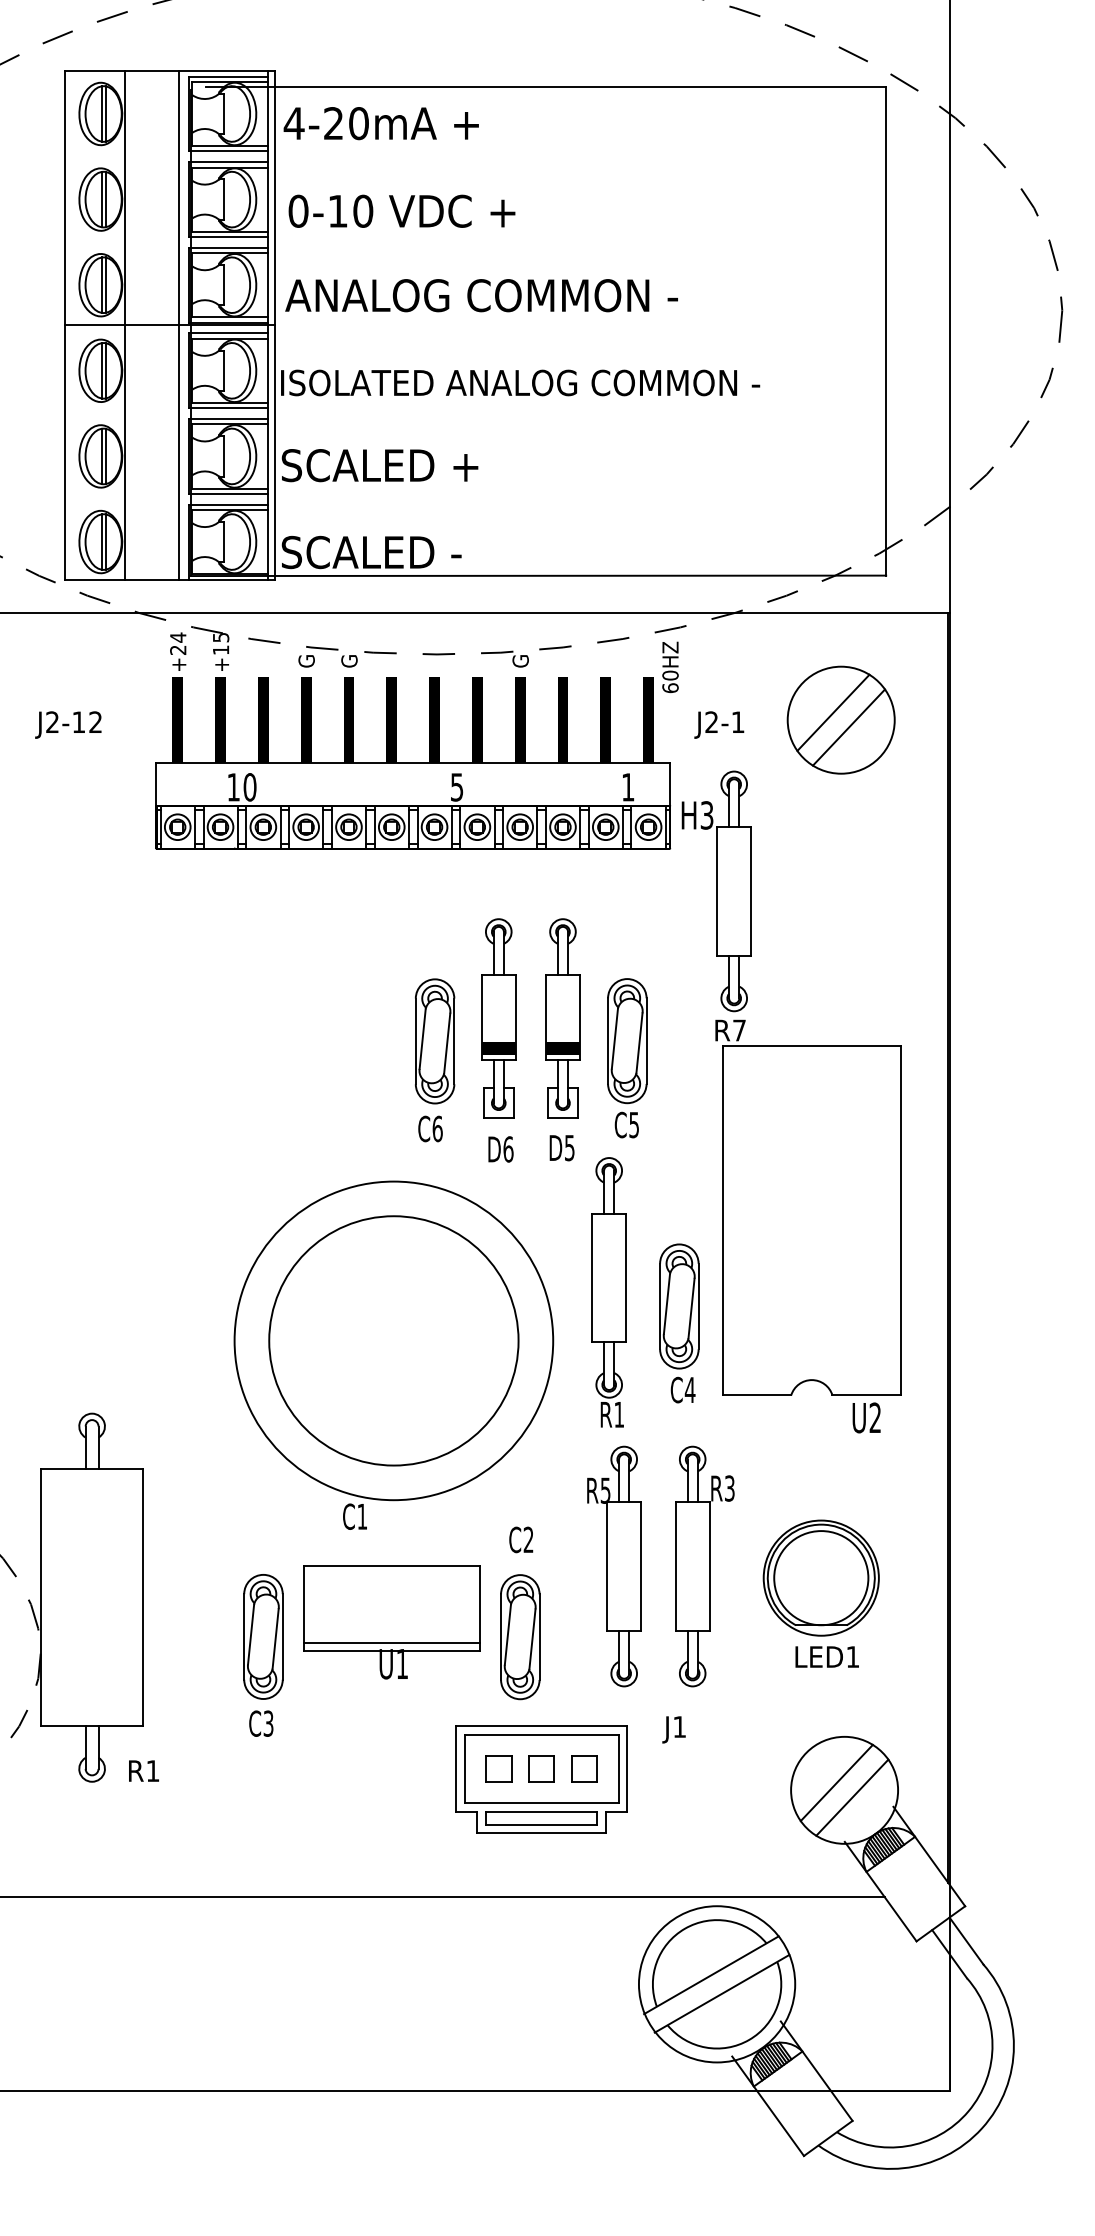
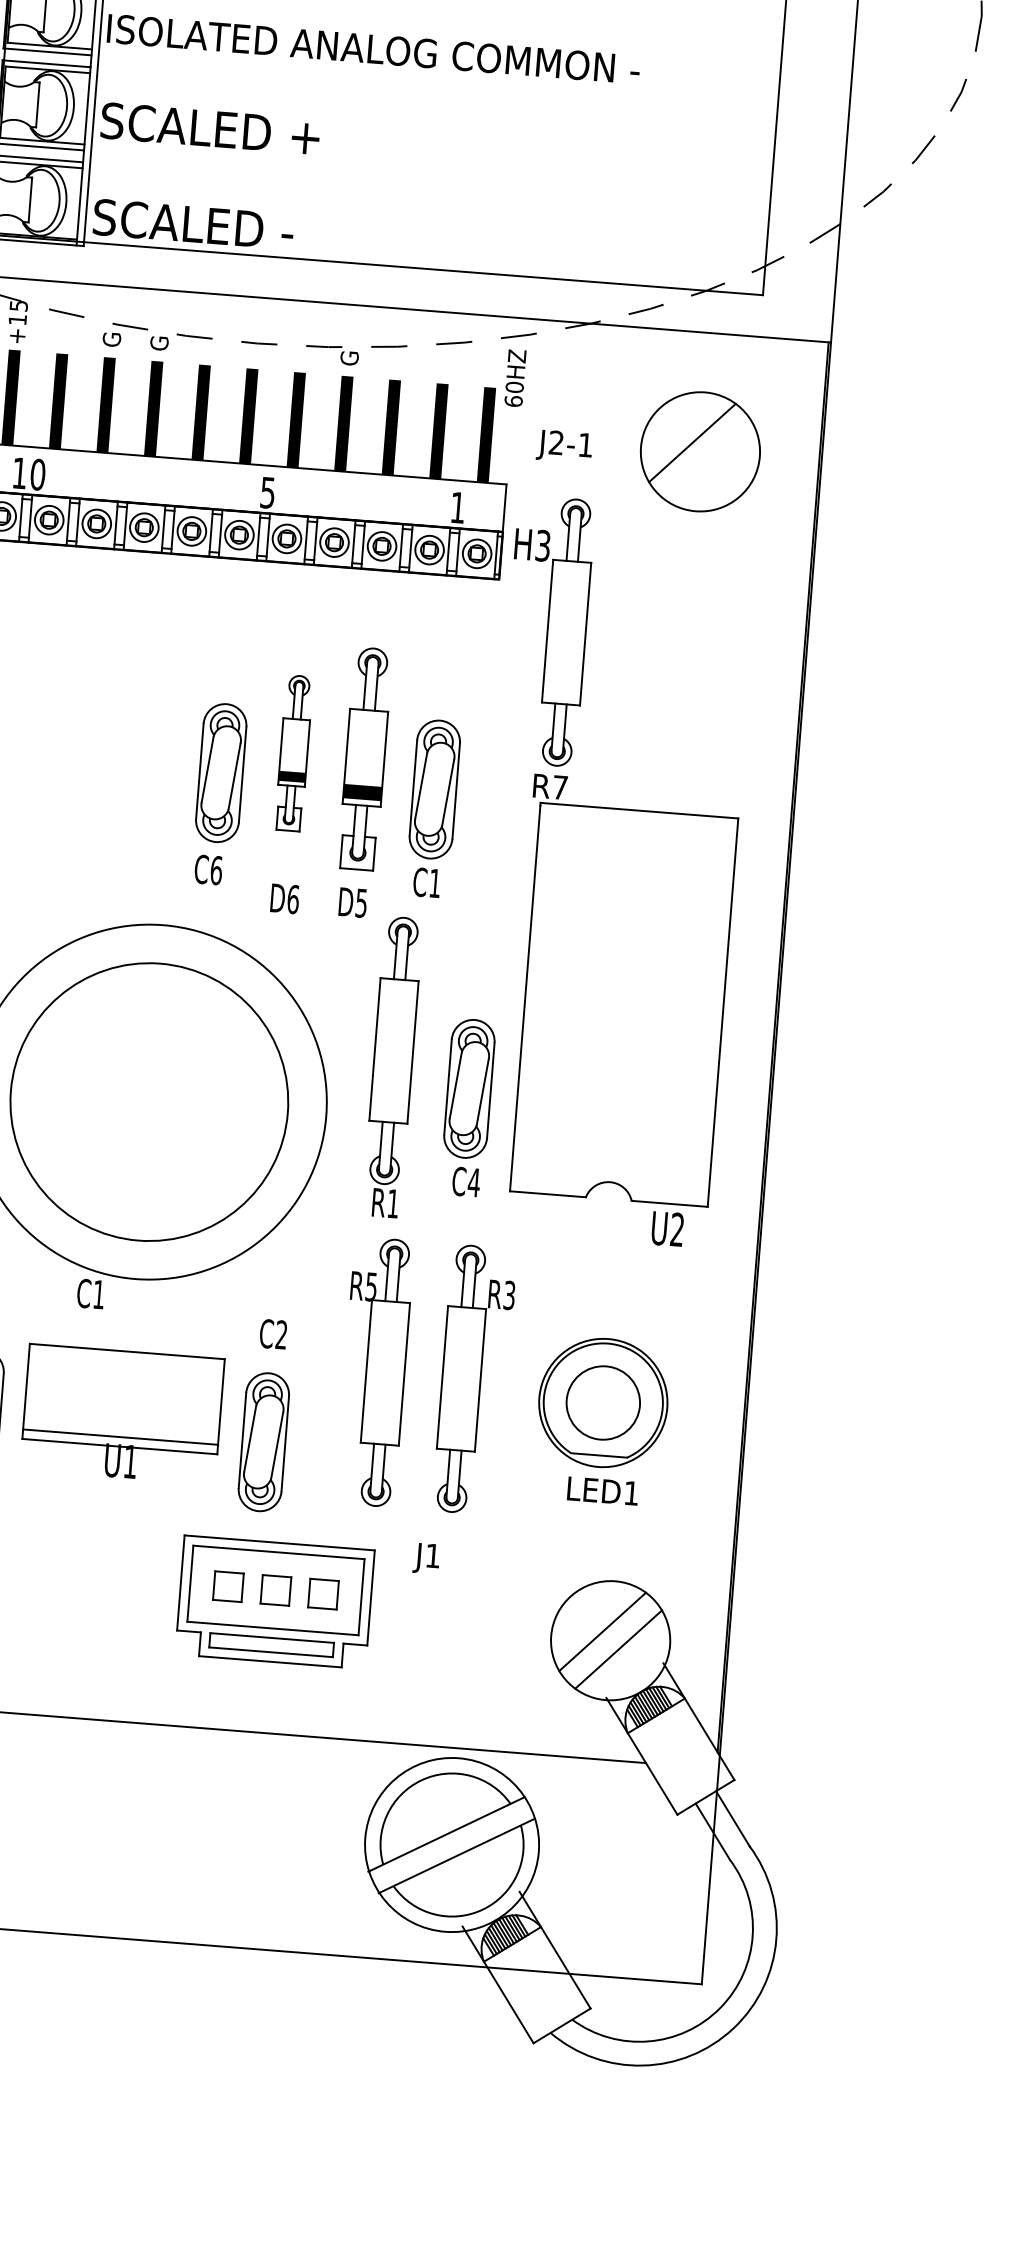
line: (848, 727) -> (707, 460), removed
part: (498, 1018) -> (293, 753), size x0.7
text: (633, 1125) -> (434, 883), C5 -> C1
circle: (821, 1578) -> (603, 1403), size x0.7

